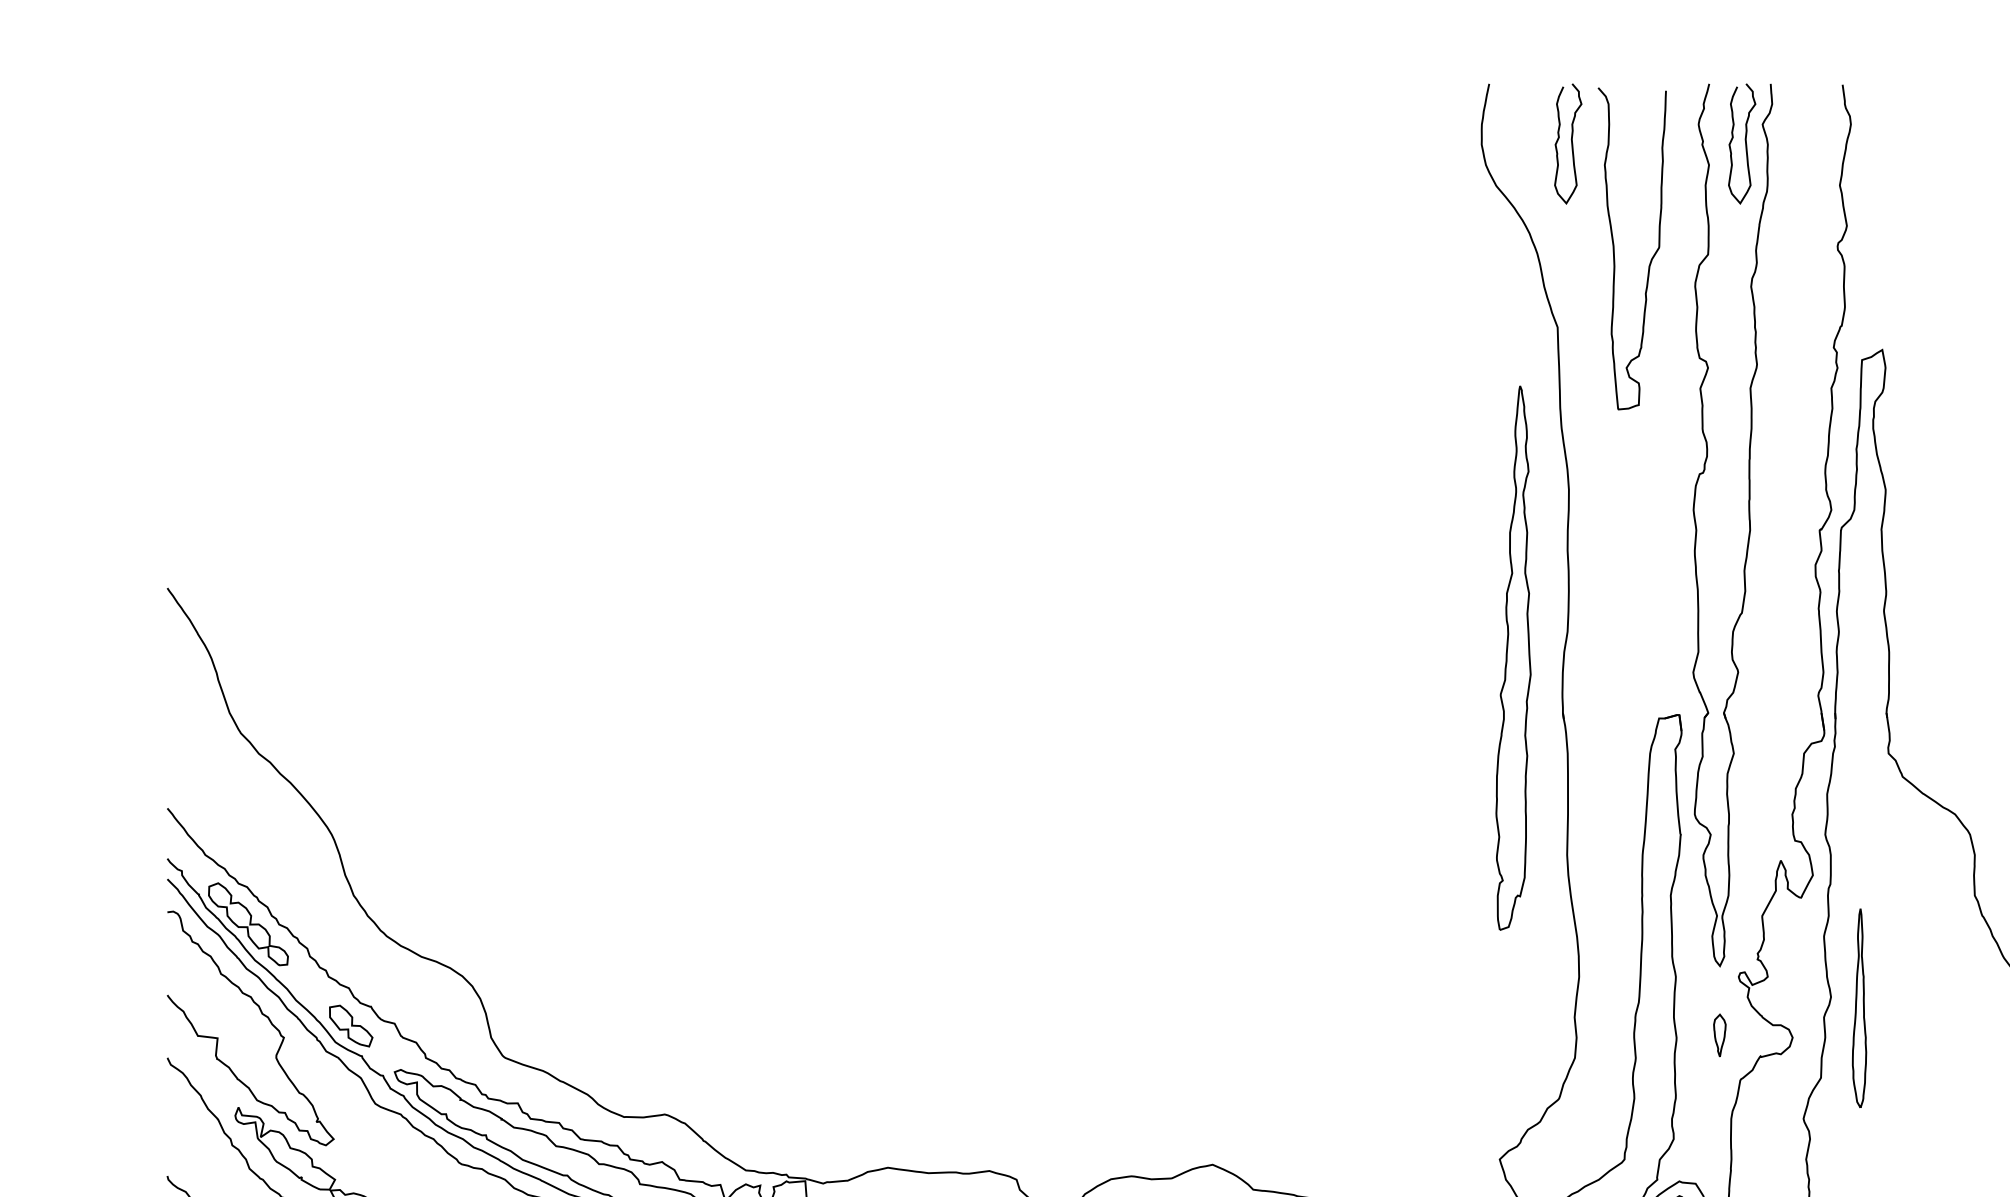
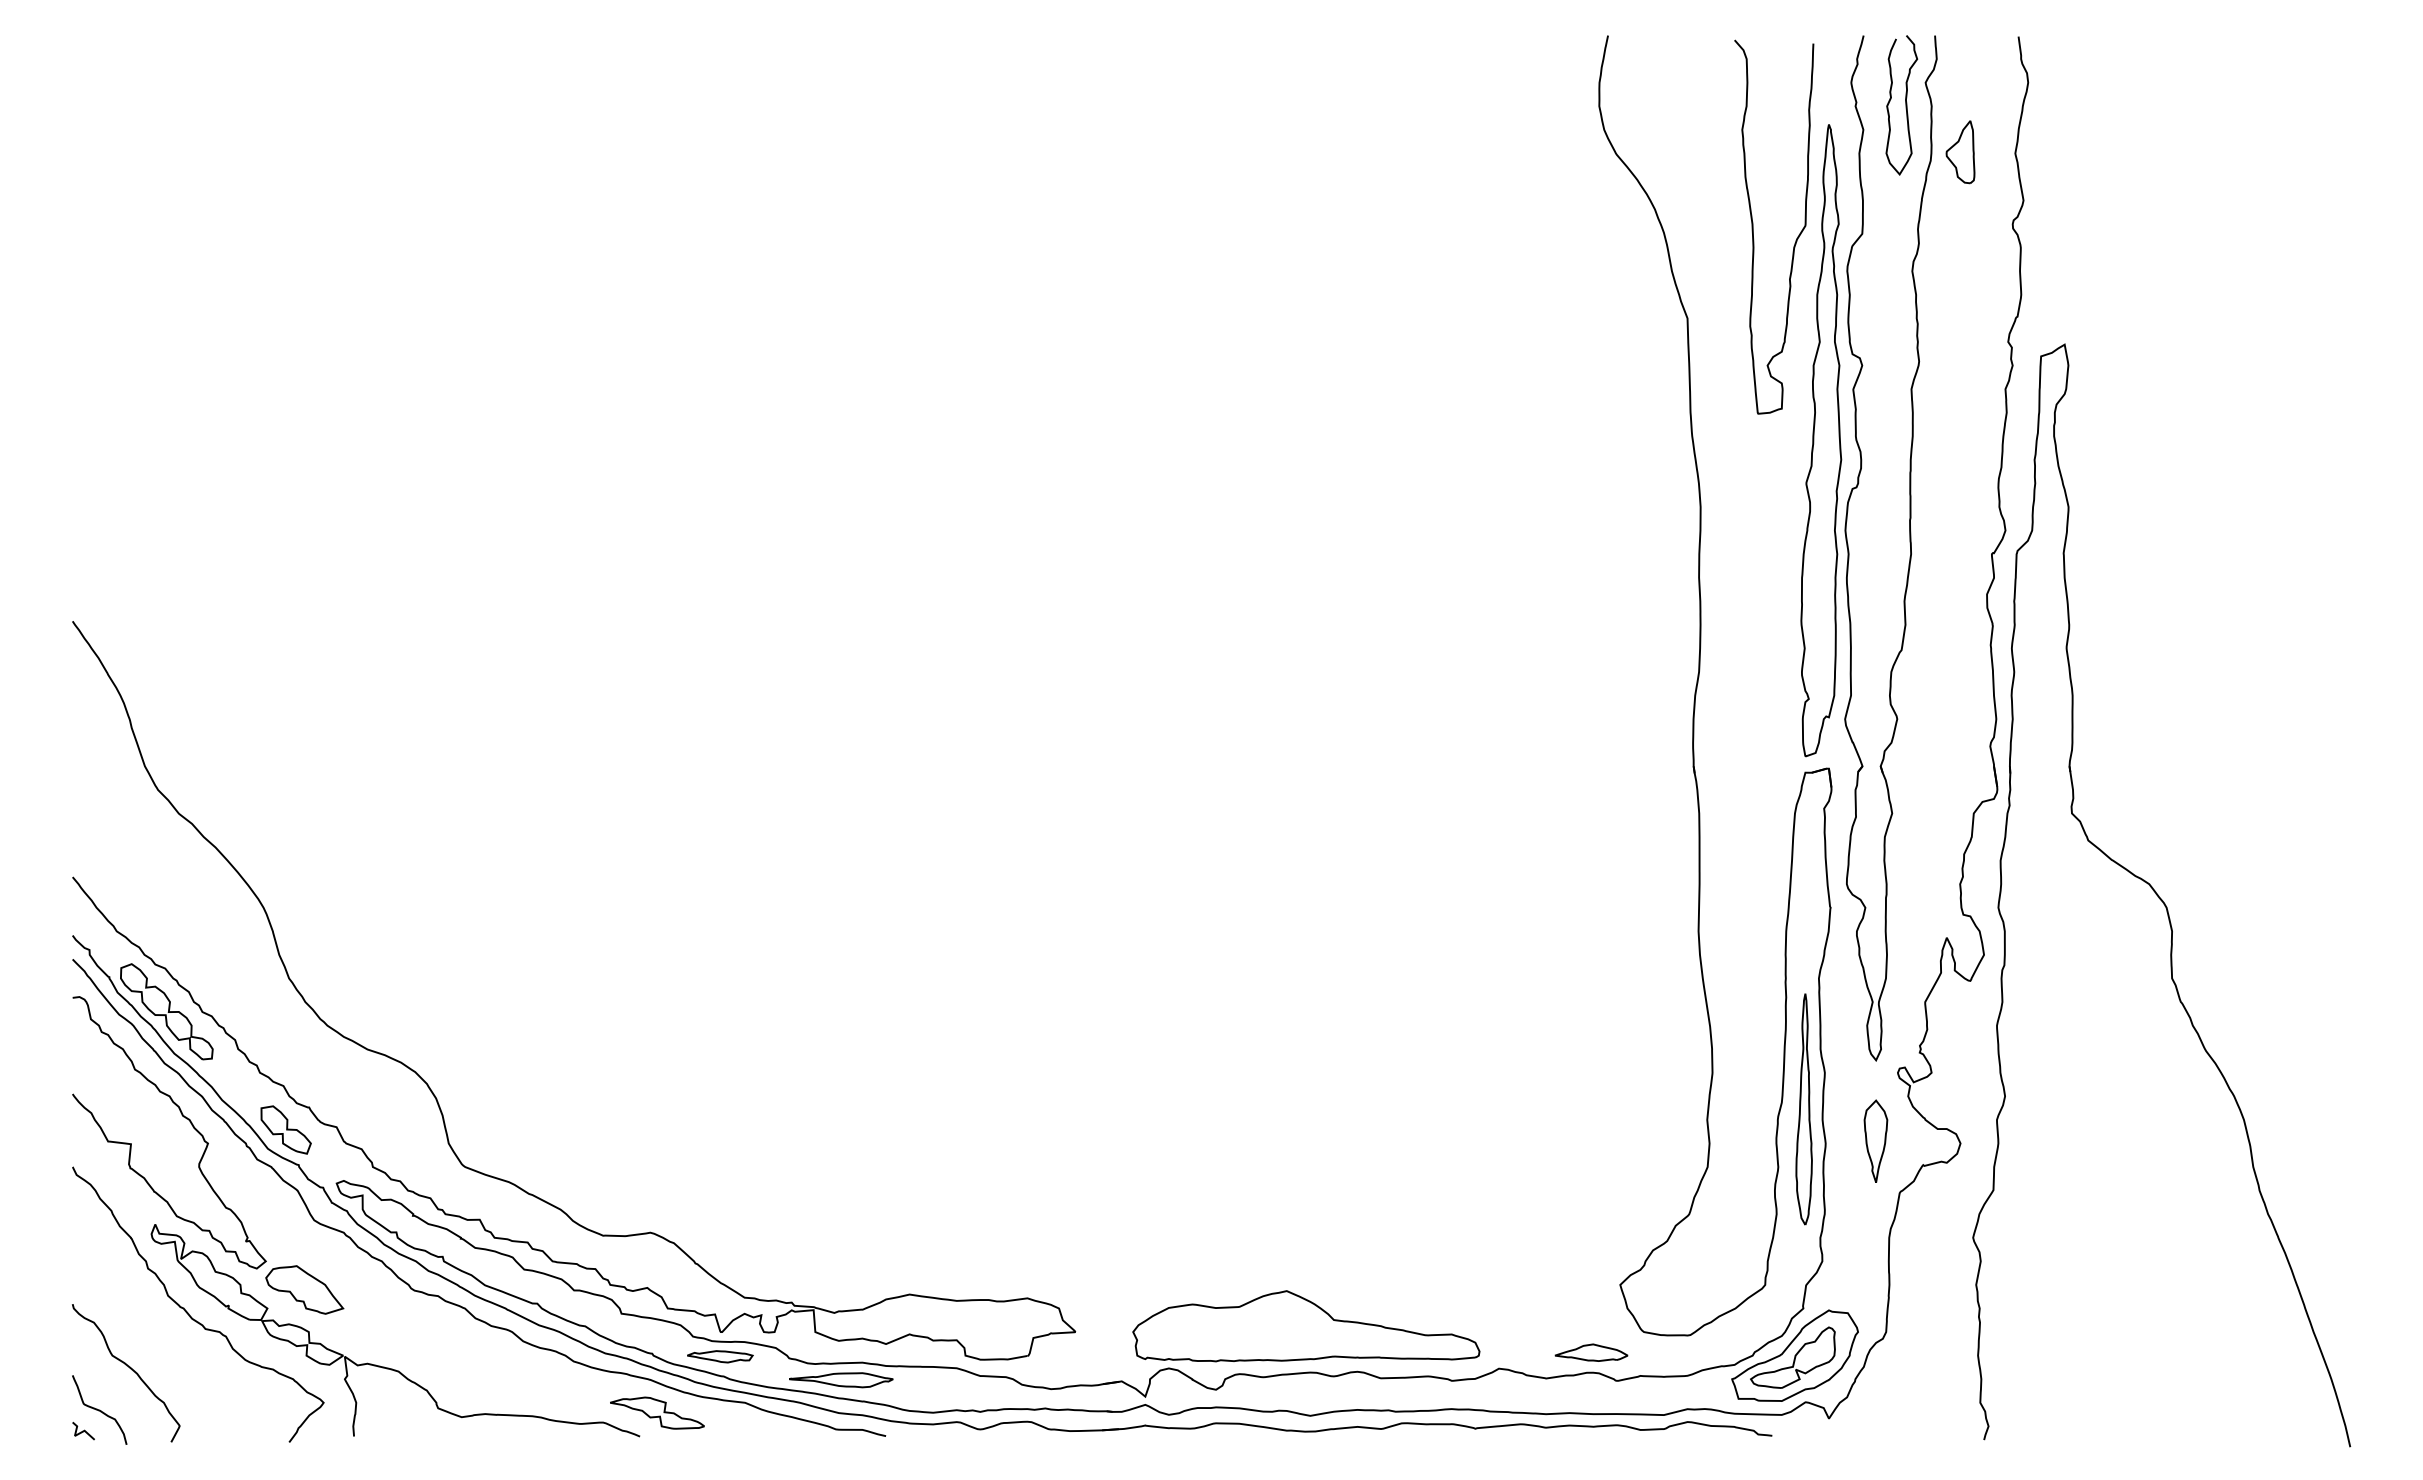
curve: (1571, 144) -> (1703, 105), removed
part: (1792, 184) -> (1960, 152), added
part: (1513, 658) -> (1821, 440), moved
part: (1858, 1008) -> (1803, 1109), moved
part: (1719, 1035) -> (1875, 1140), size x1.67
part: (367, 1163) -> (304, 1289), added

